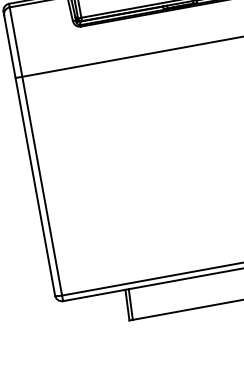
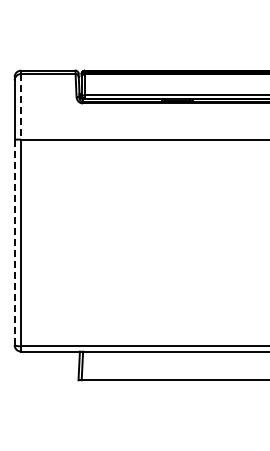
line: (16, 41) -> (21, 106), solid -> dashed
line: (35, 186) -> (14, 242), solid -> dashed

